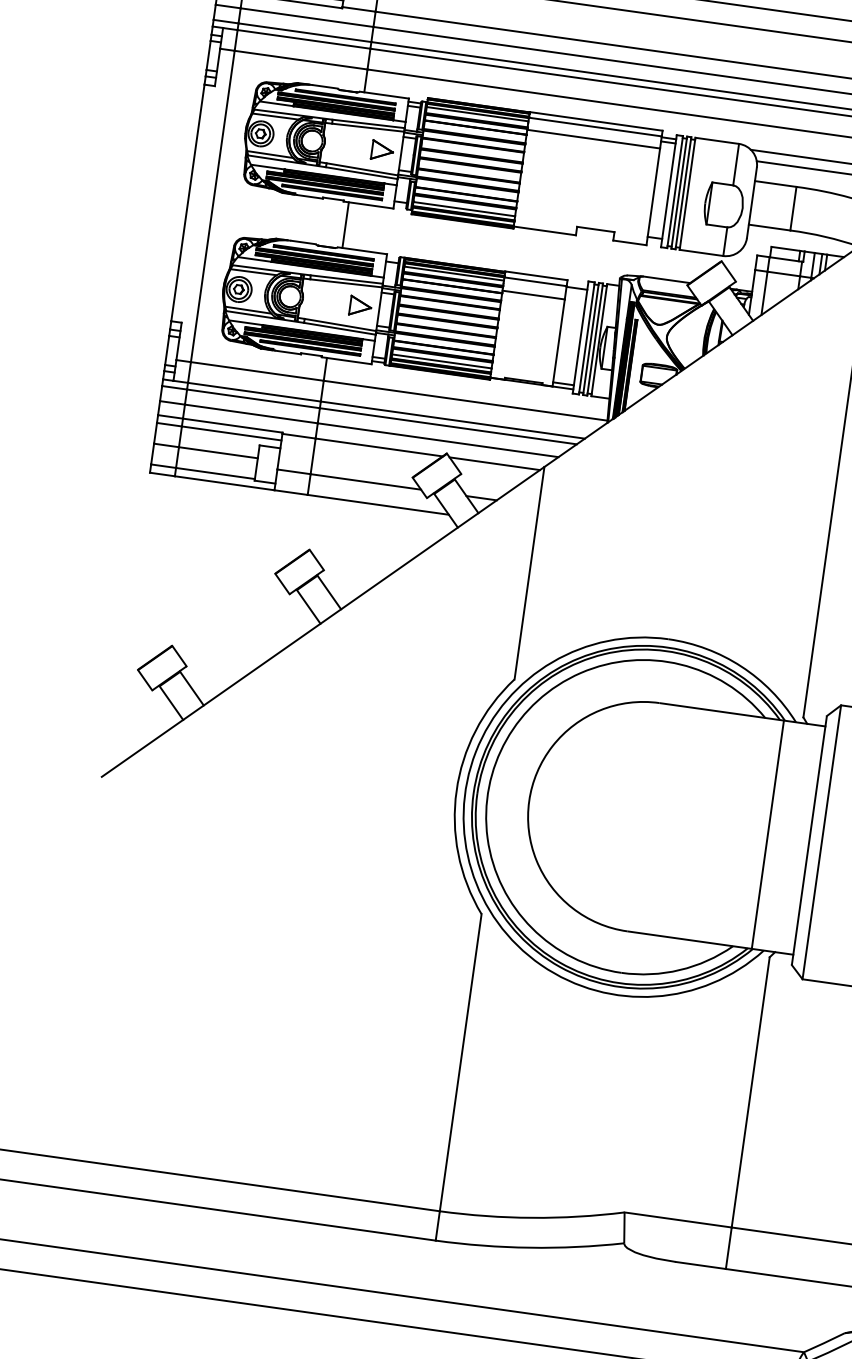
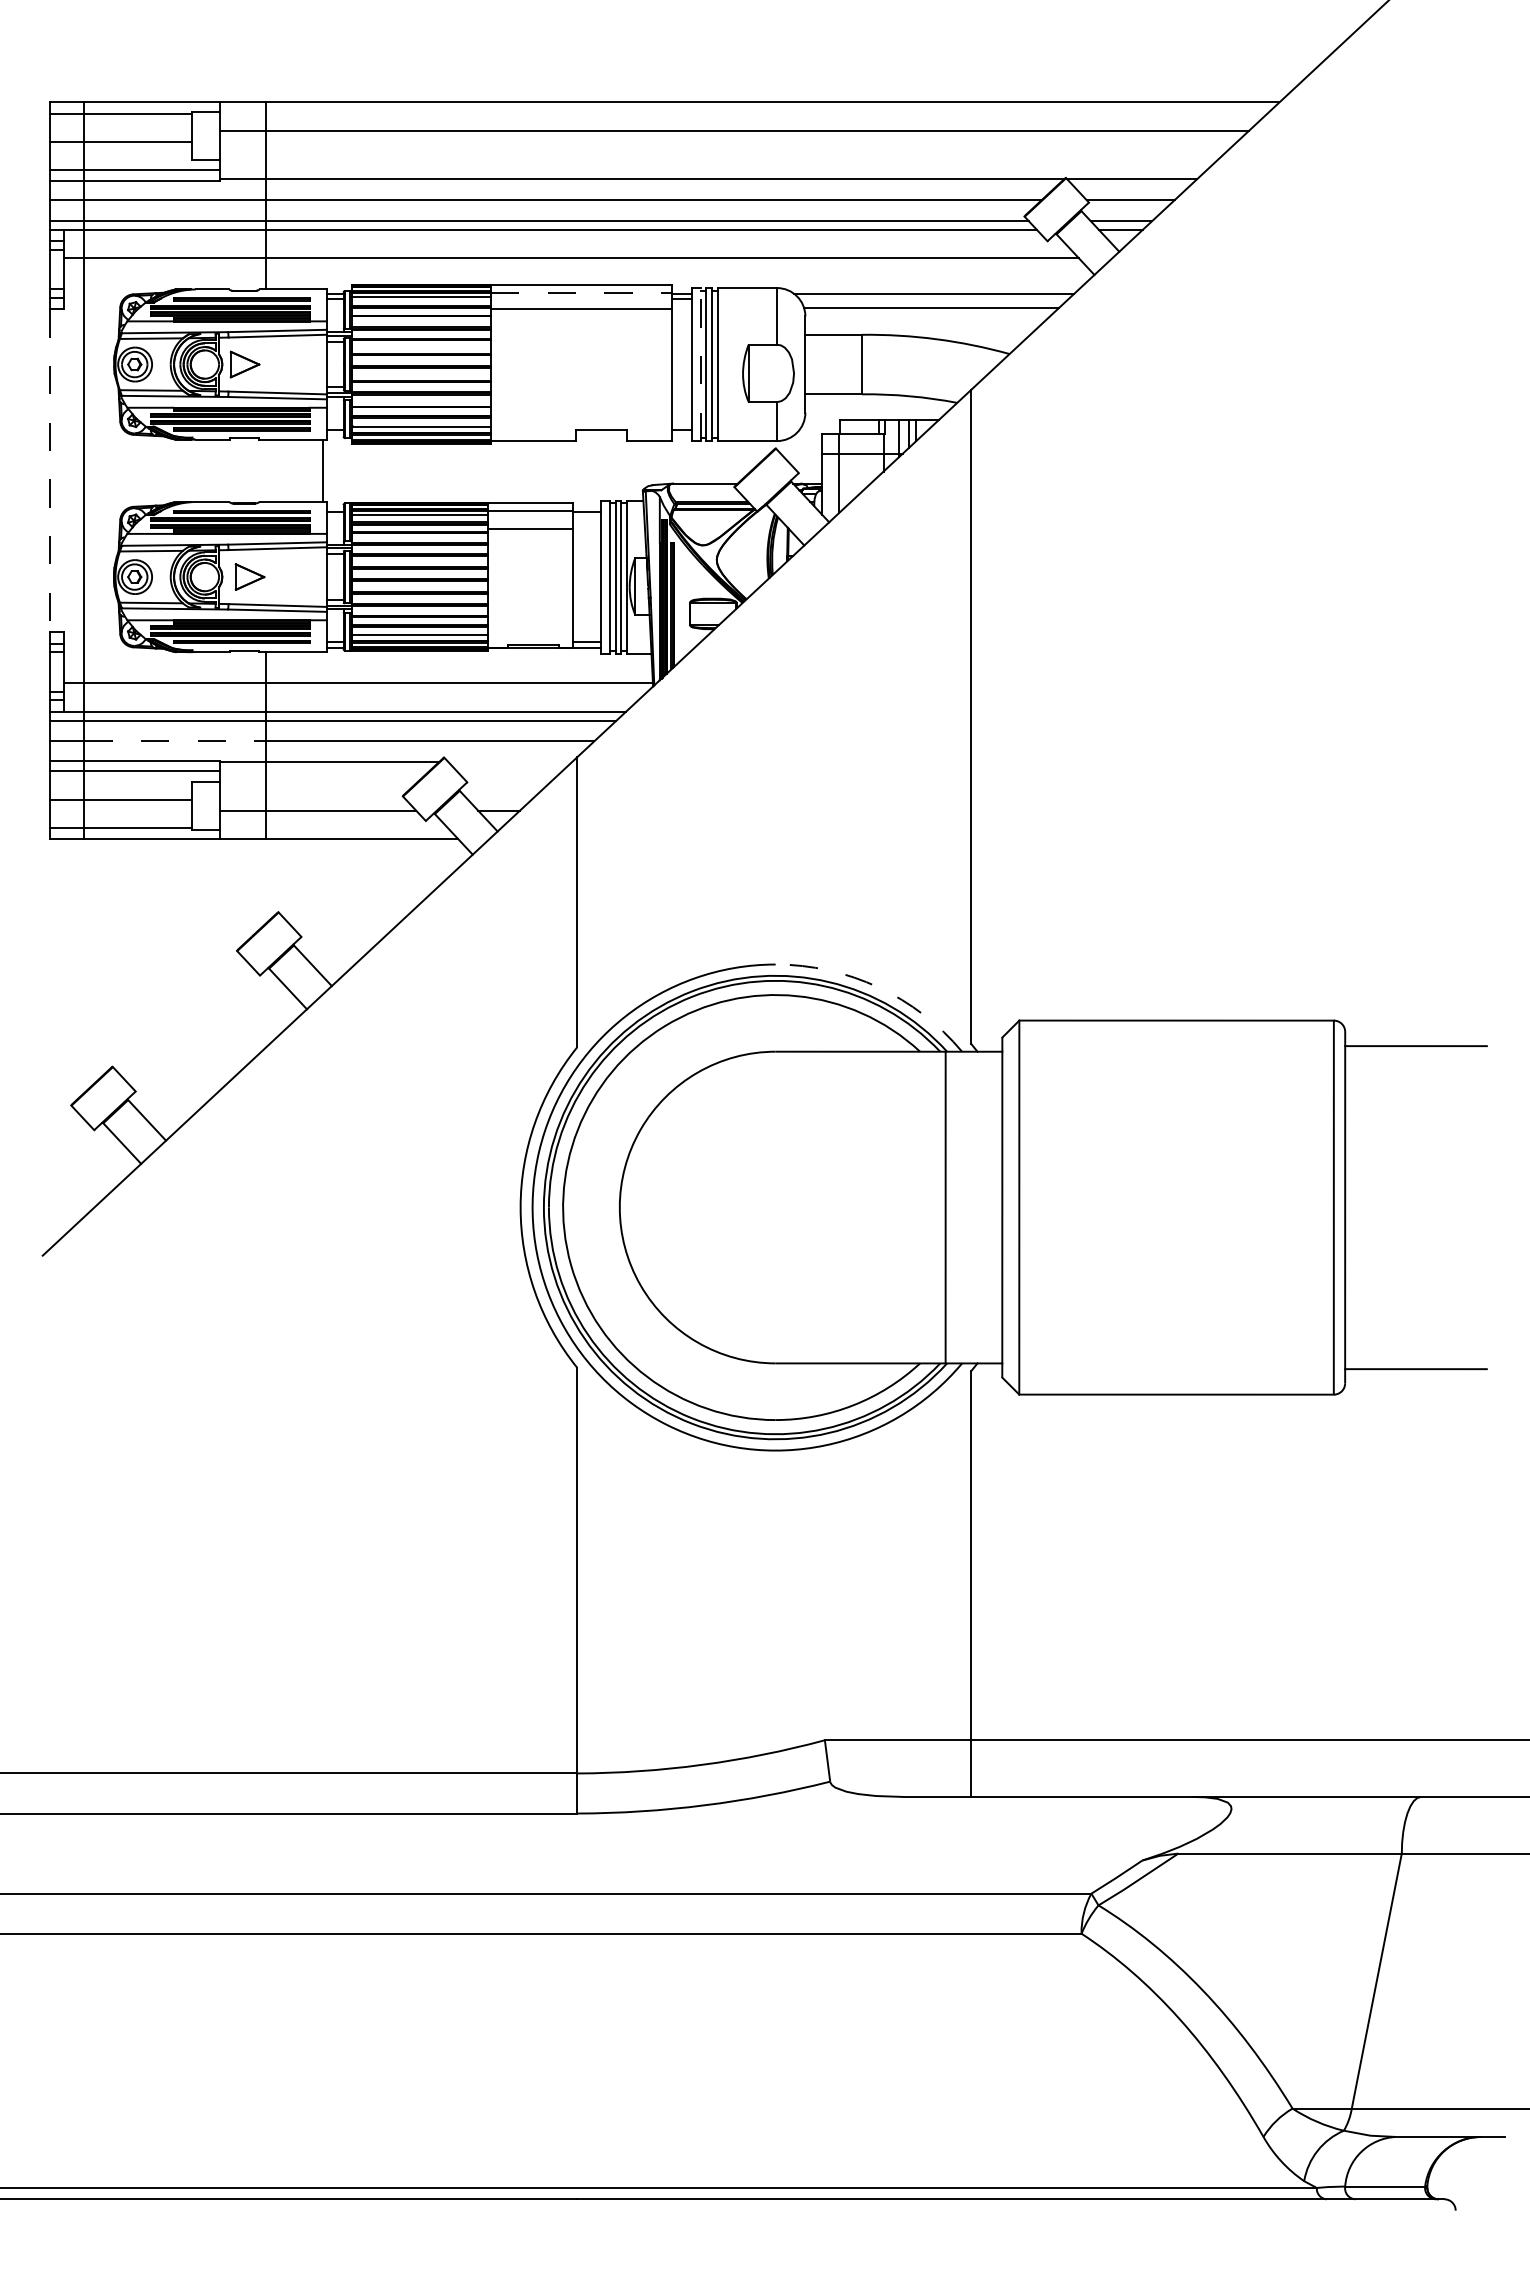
line: (595, 127) -> (581, 292), solid -> dashed
part: (382, 150) -> (244, 364), moved
line: (675, 192) -> (700, 364), solid -> dashed
line: (188, 202) -> (50, 470), solid -> dashed
line: (345, 224) -> (322, 470), moved
part: (360, 306) -> (249, 576), moved
line: (251, 414) -> (174, 741), solid -> dashed
line: (494, 463) -> (509, 762), removed
arc: (741, 666) -> (878, 987), solid -> dashed

